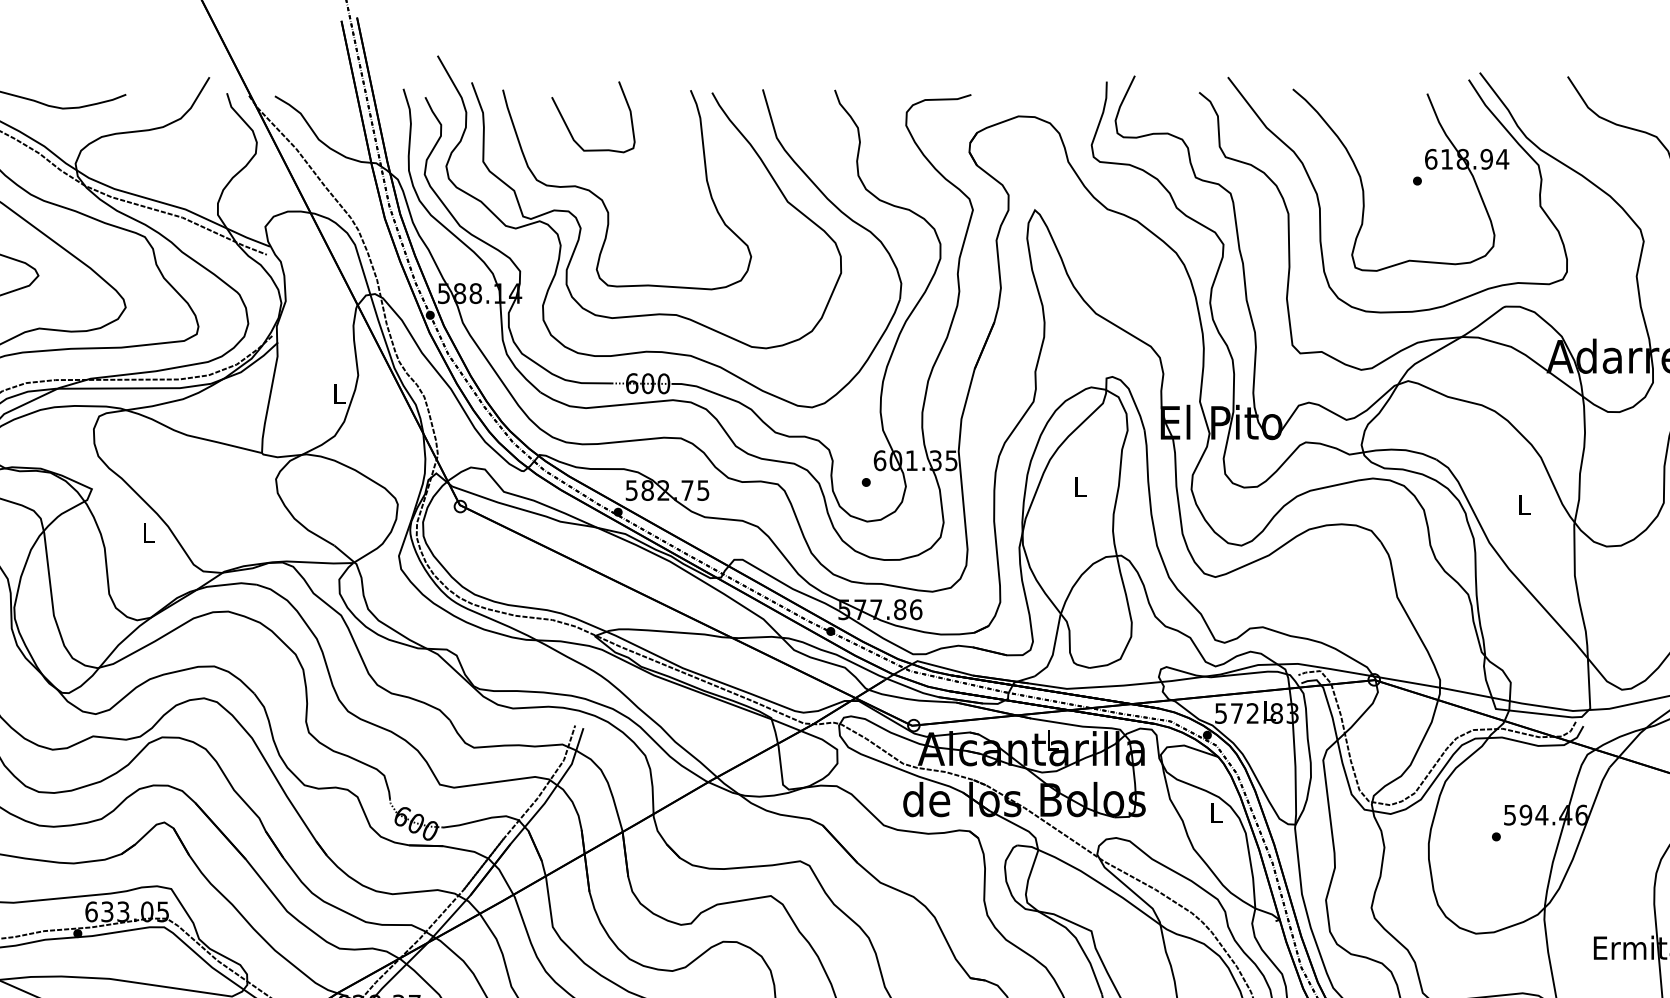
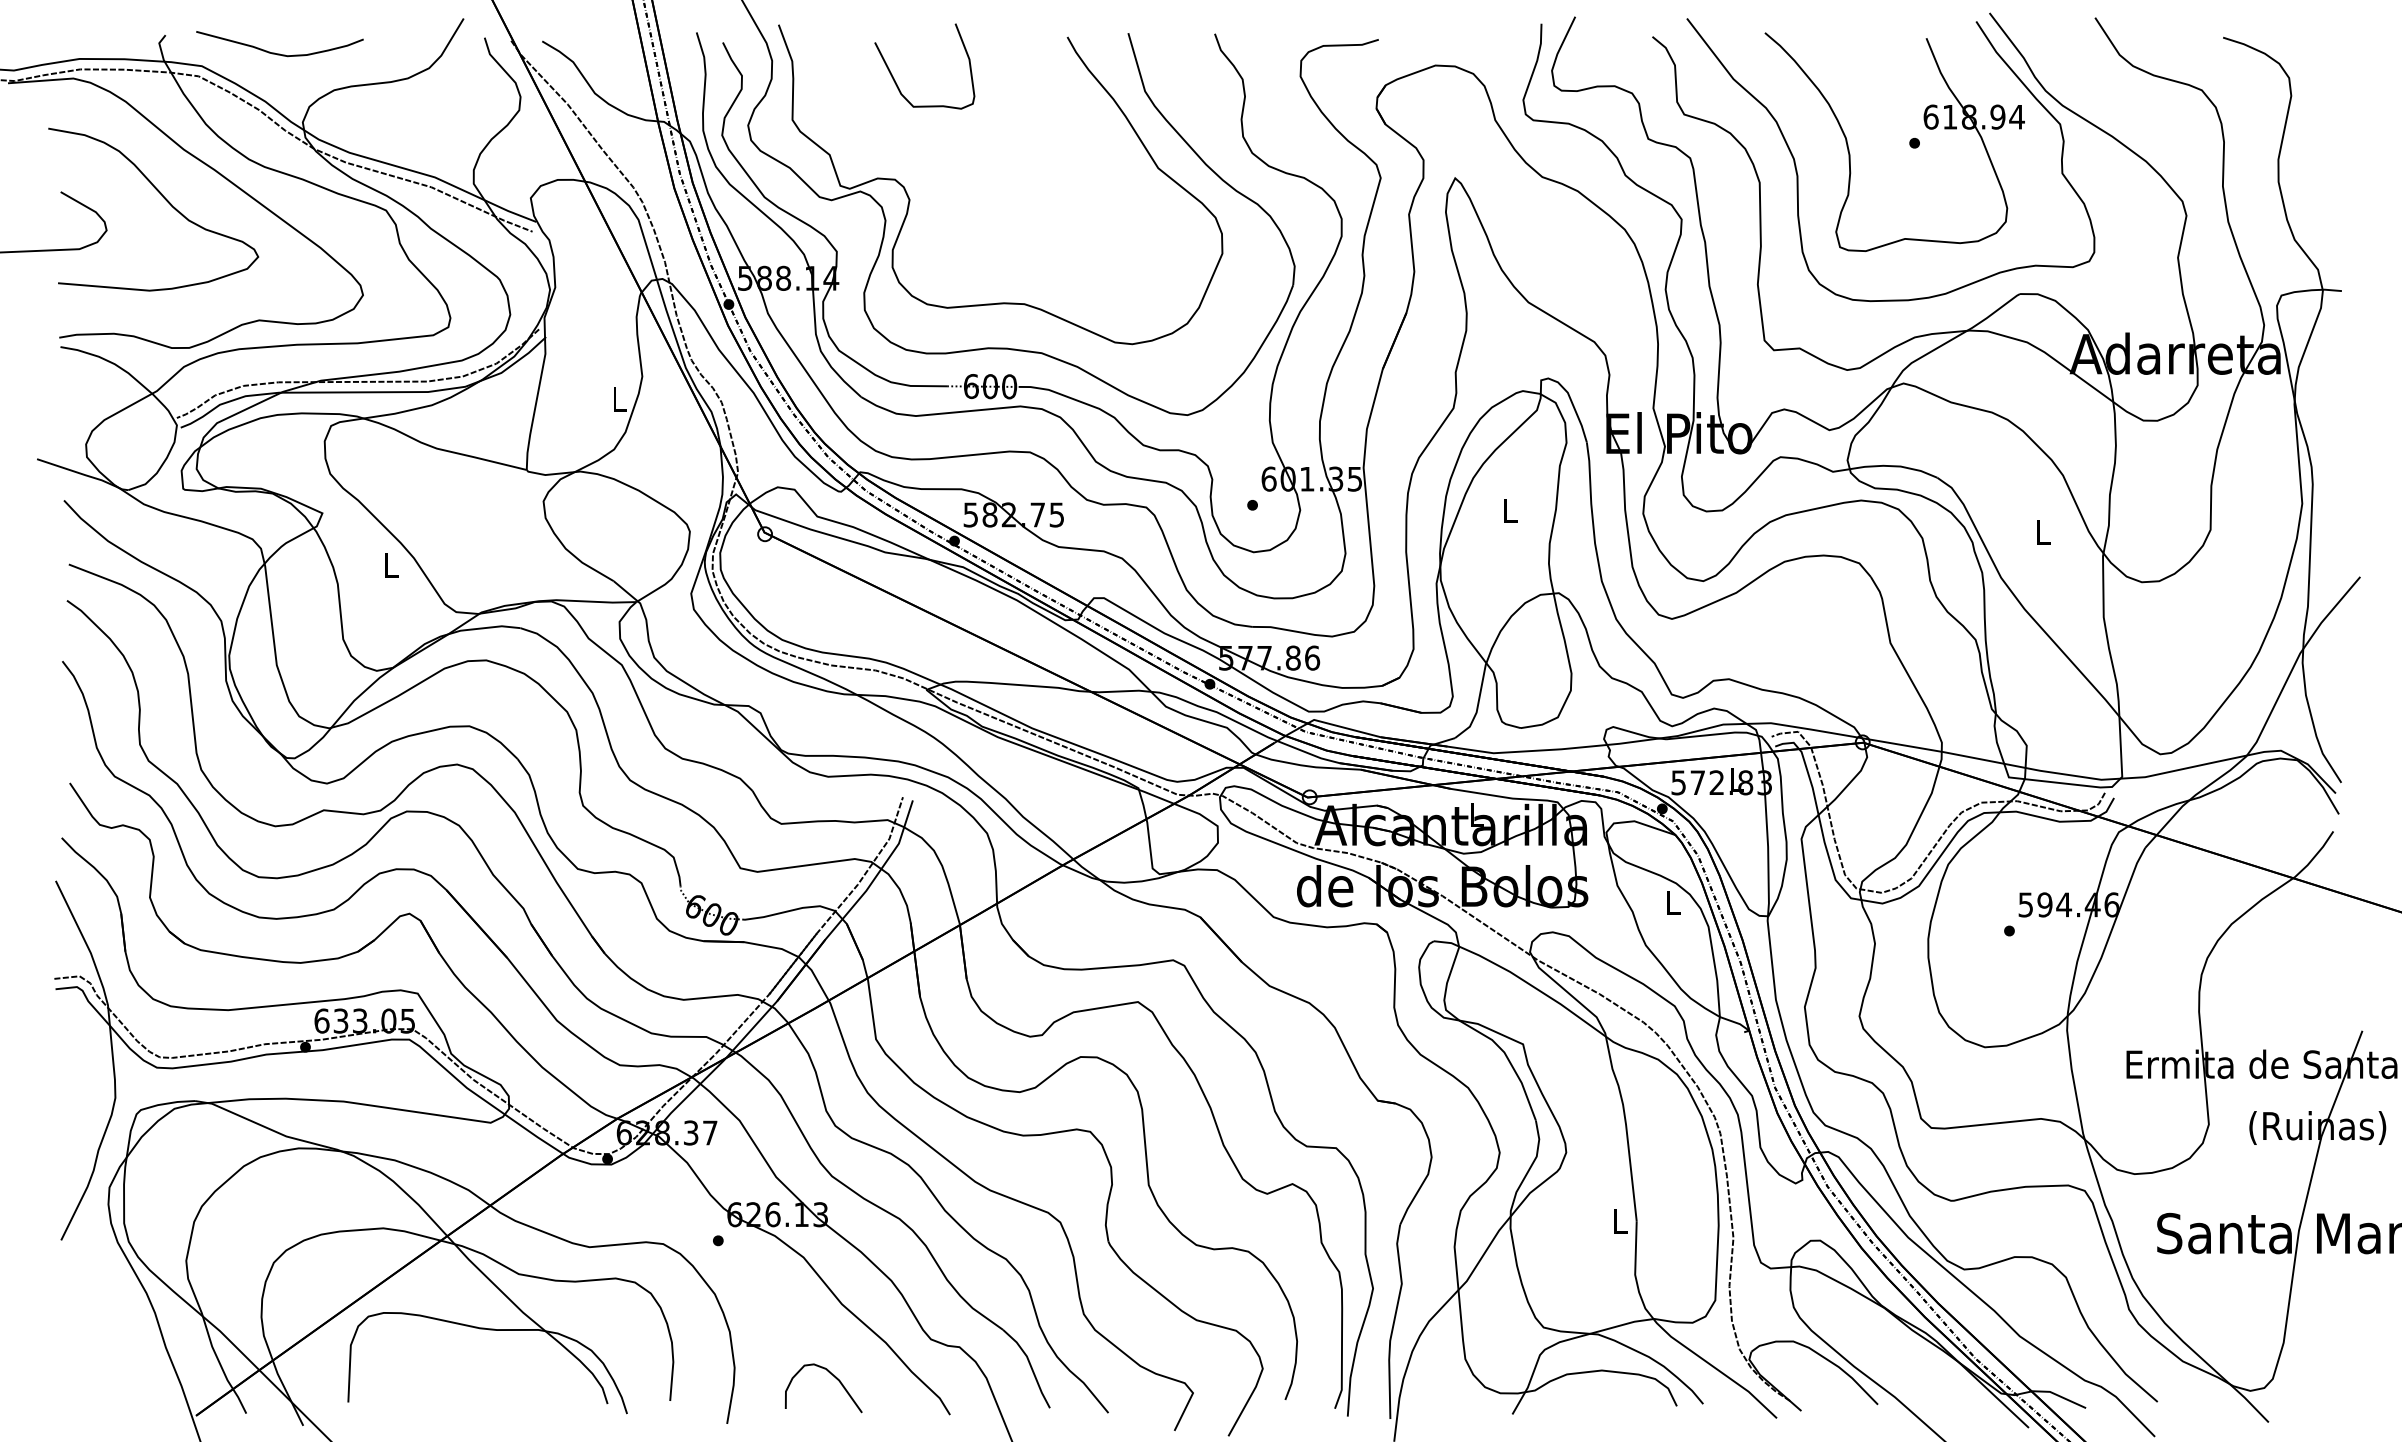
part: (603, 202) -> (937, 168), removed

